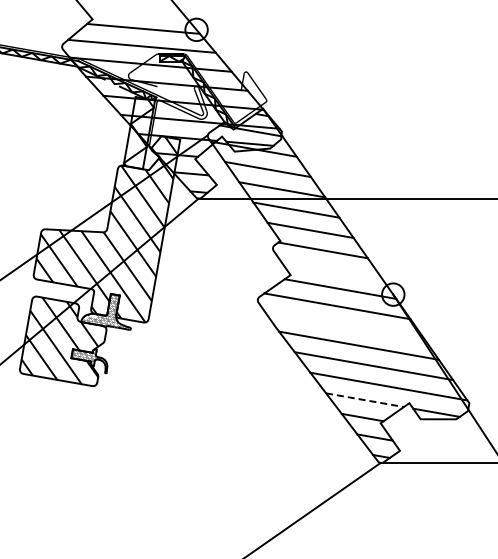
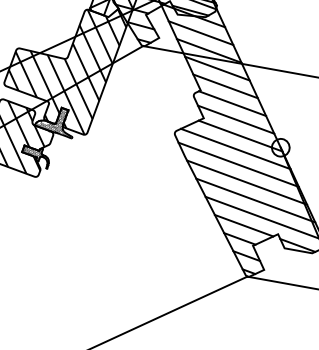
line: (331, 269) -> (236, 119), added
line: (344, 325) -> (238, 164), added
line: (365, 400) -> (244, 226), dashed -> solid

